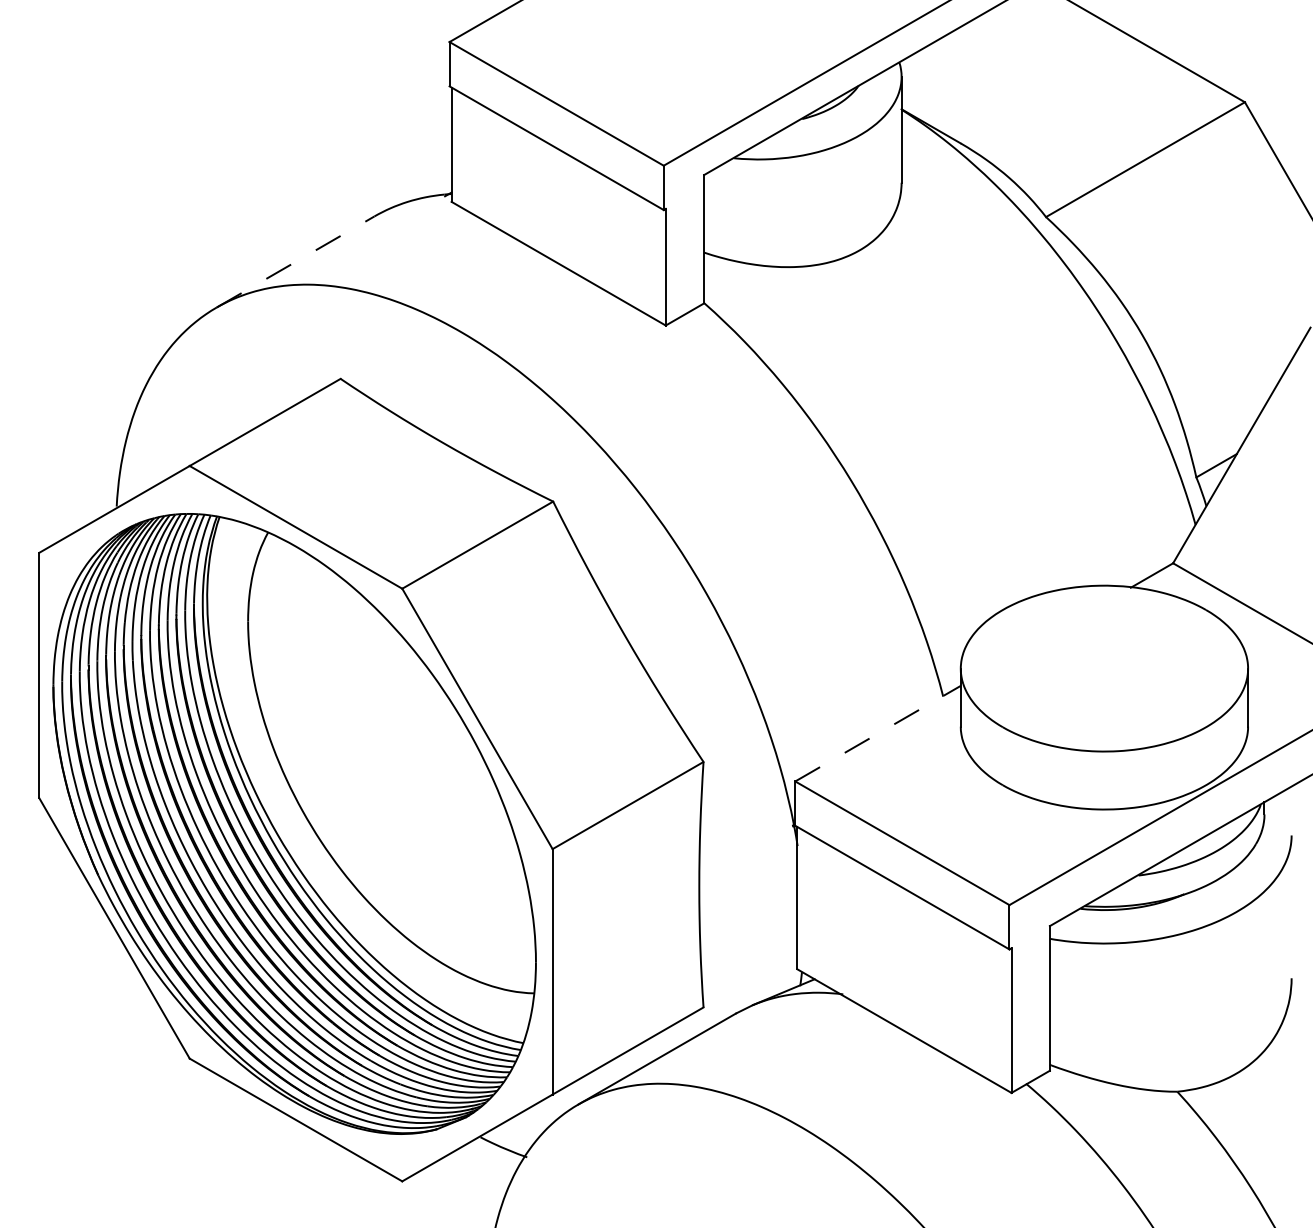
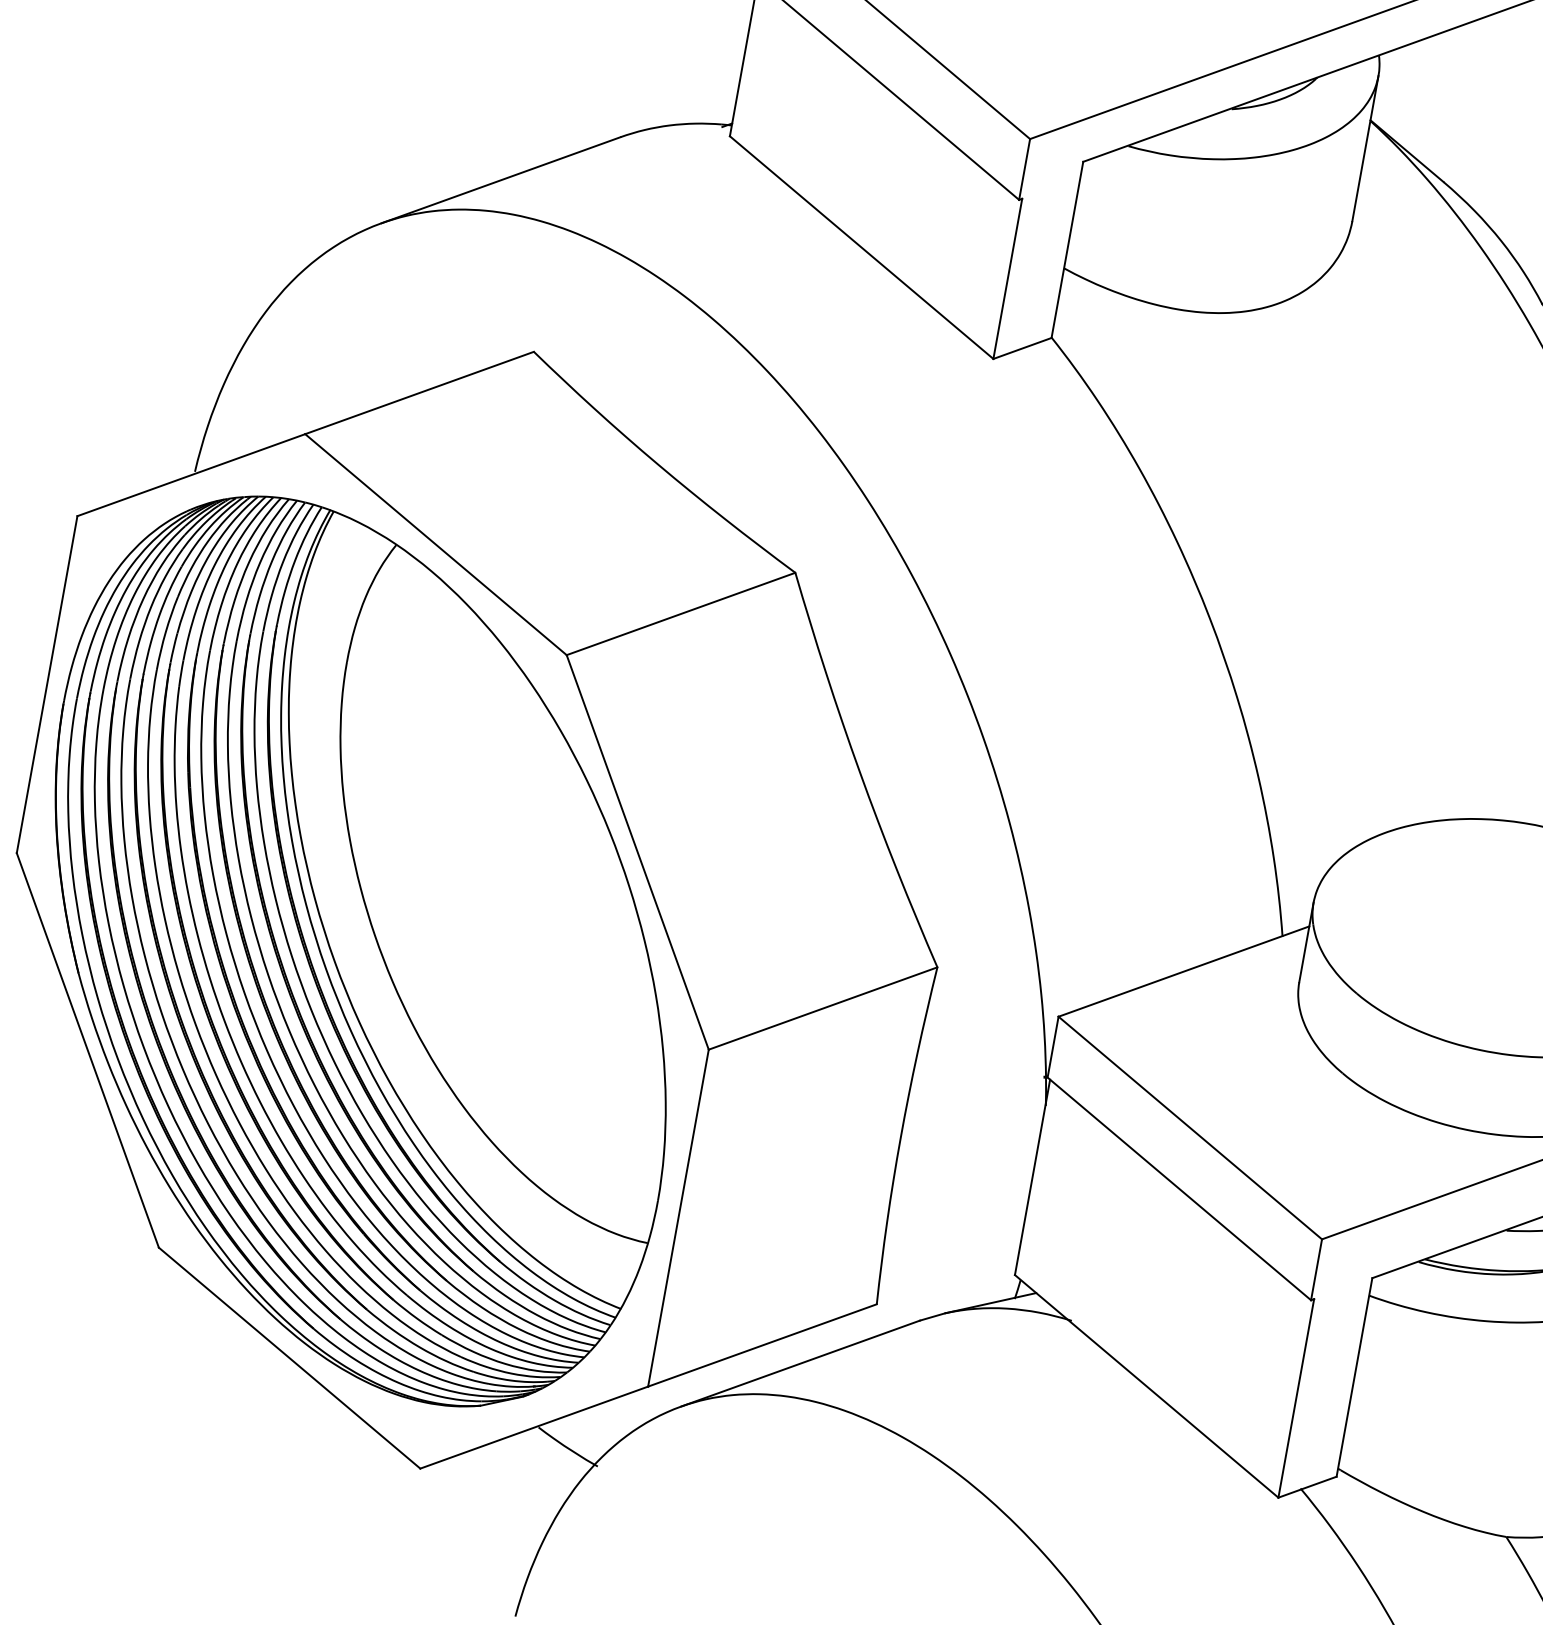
line: (295, 261) -> (500, 179), dashed -> solid
line: (878, 733) -> (1184, 971), dashed -> solid

